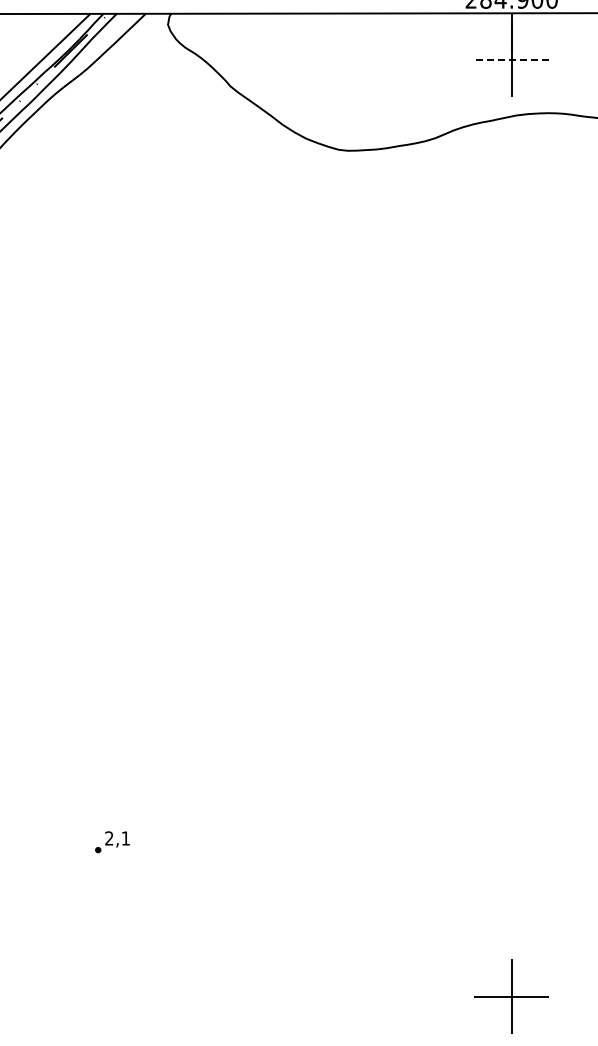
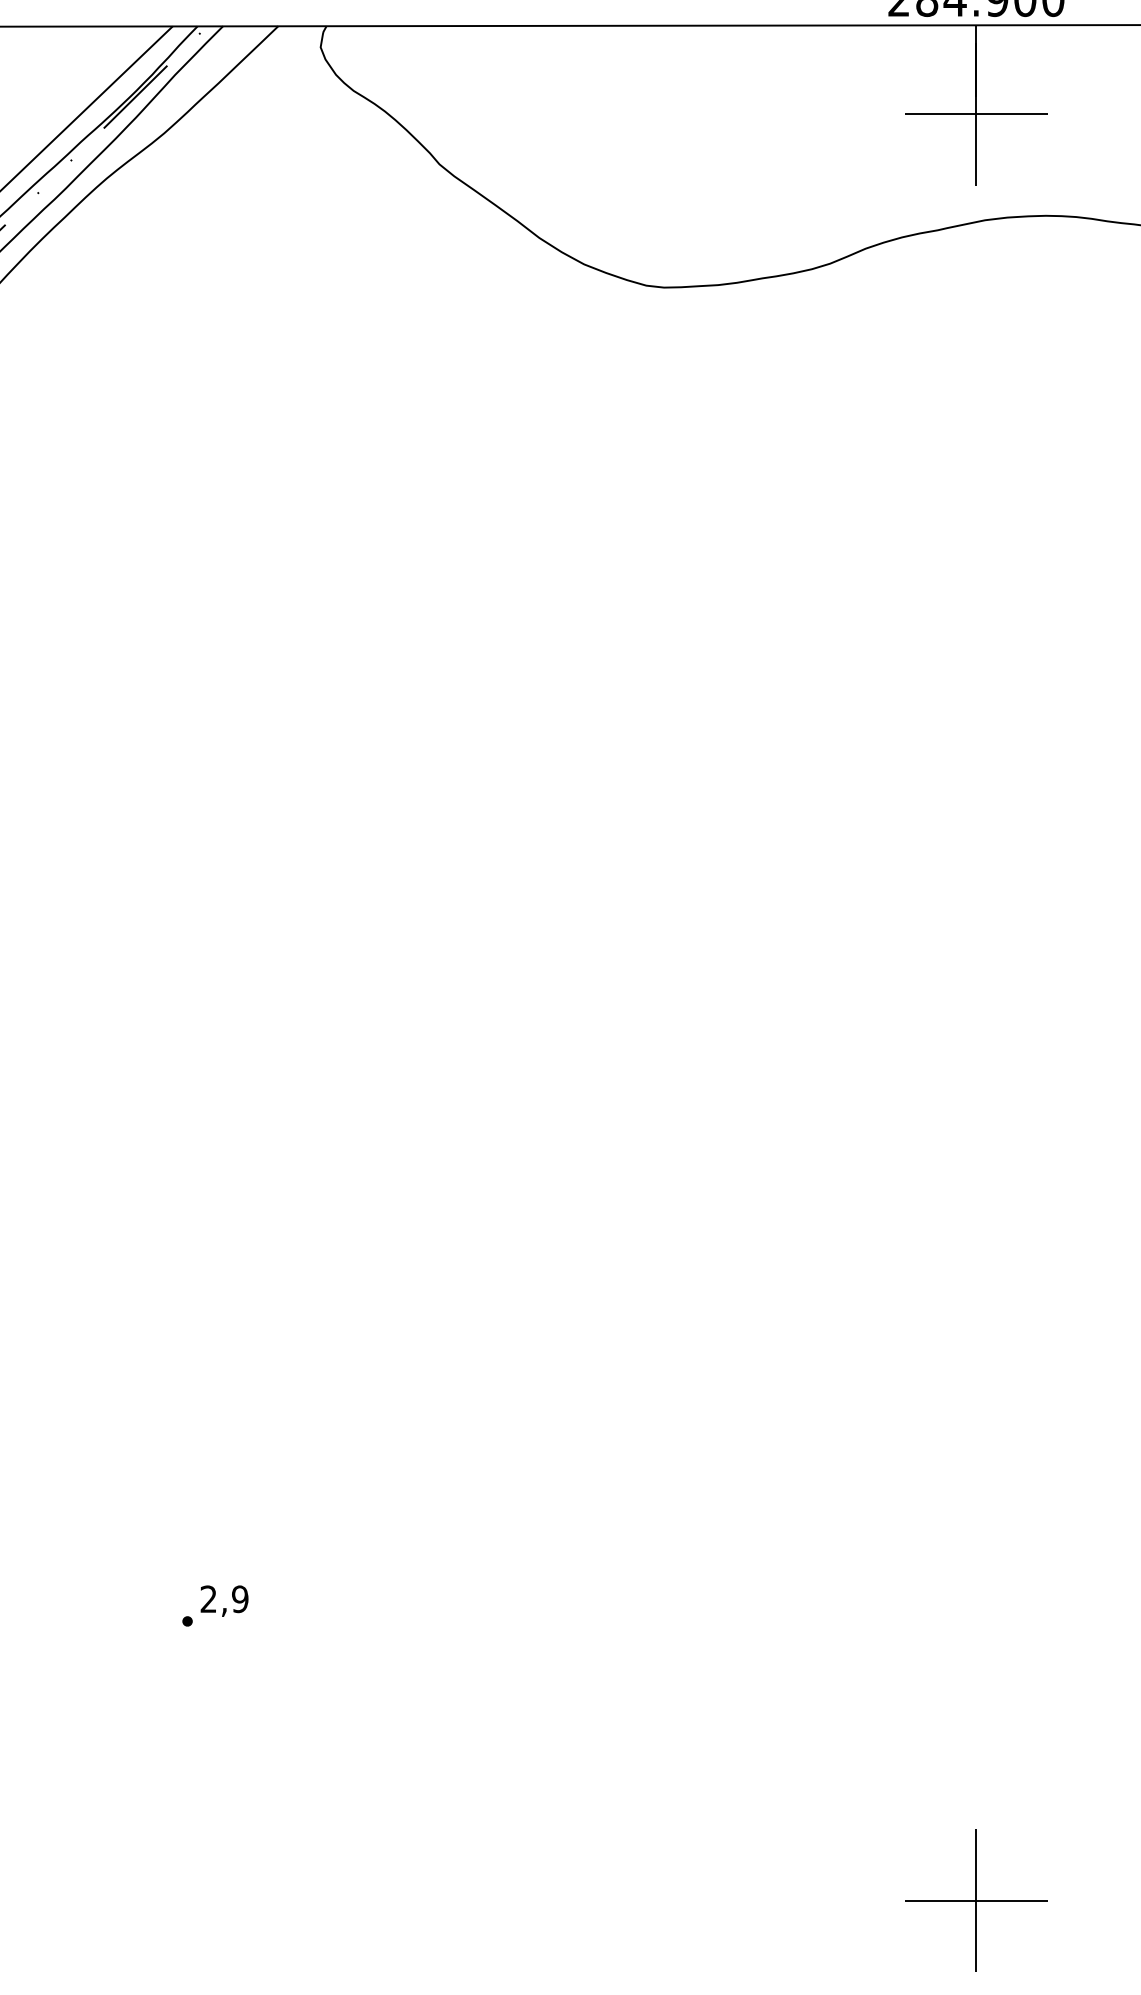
line: (511, 59) -> (975, 113), dashed -> solid
text: (125, 838) -> (239, 1599), 2,1 -> 2,9

